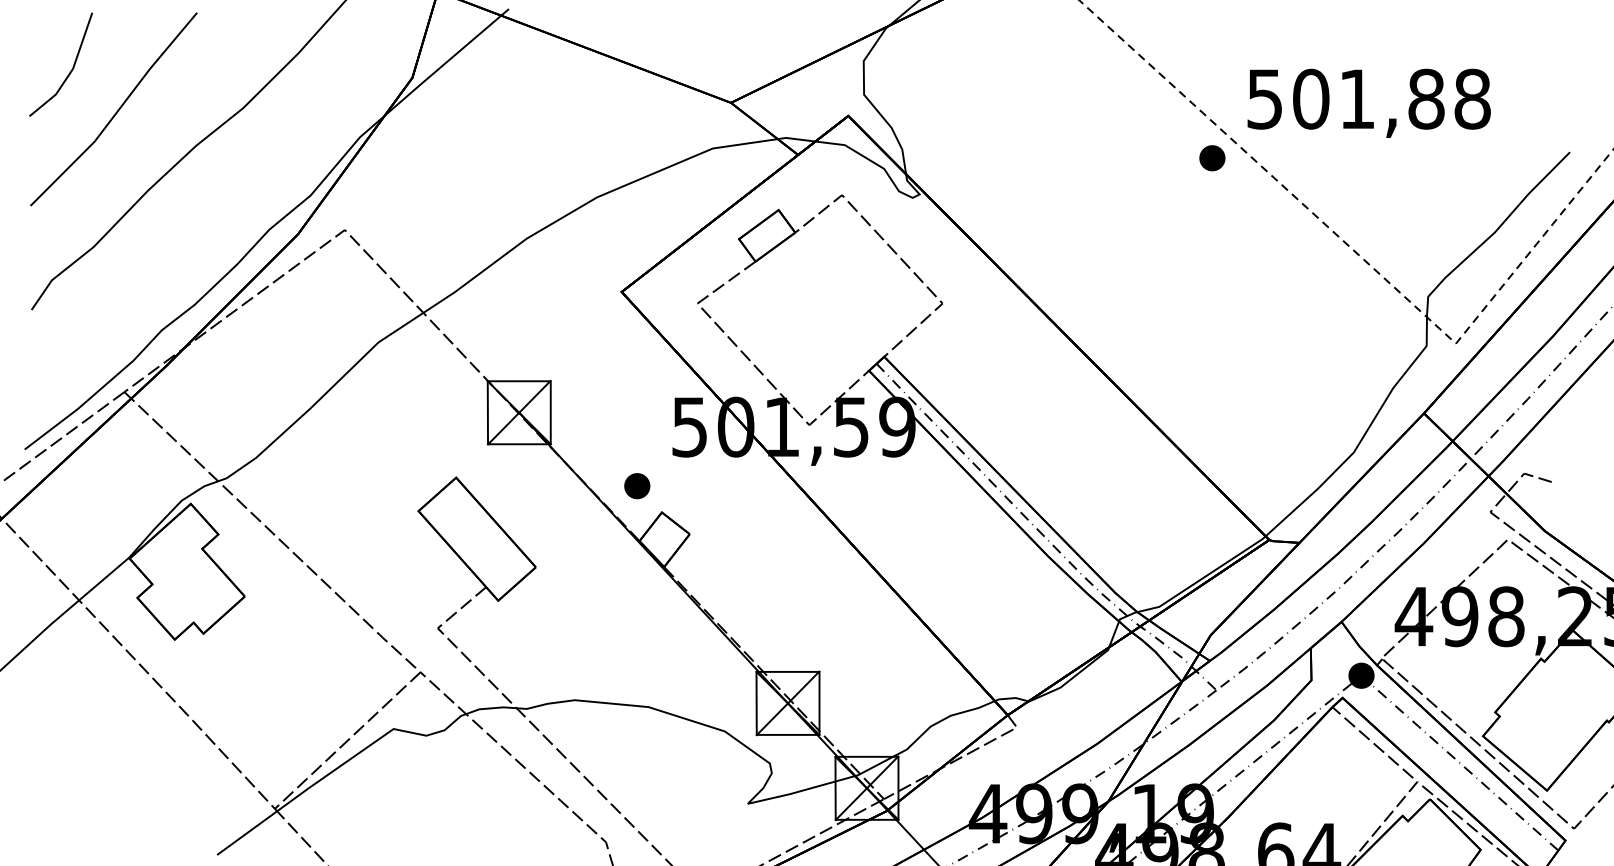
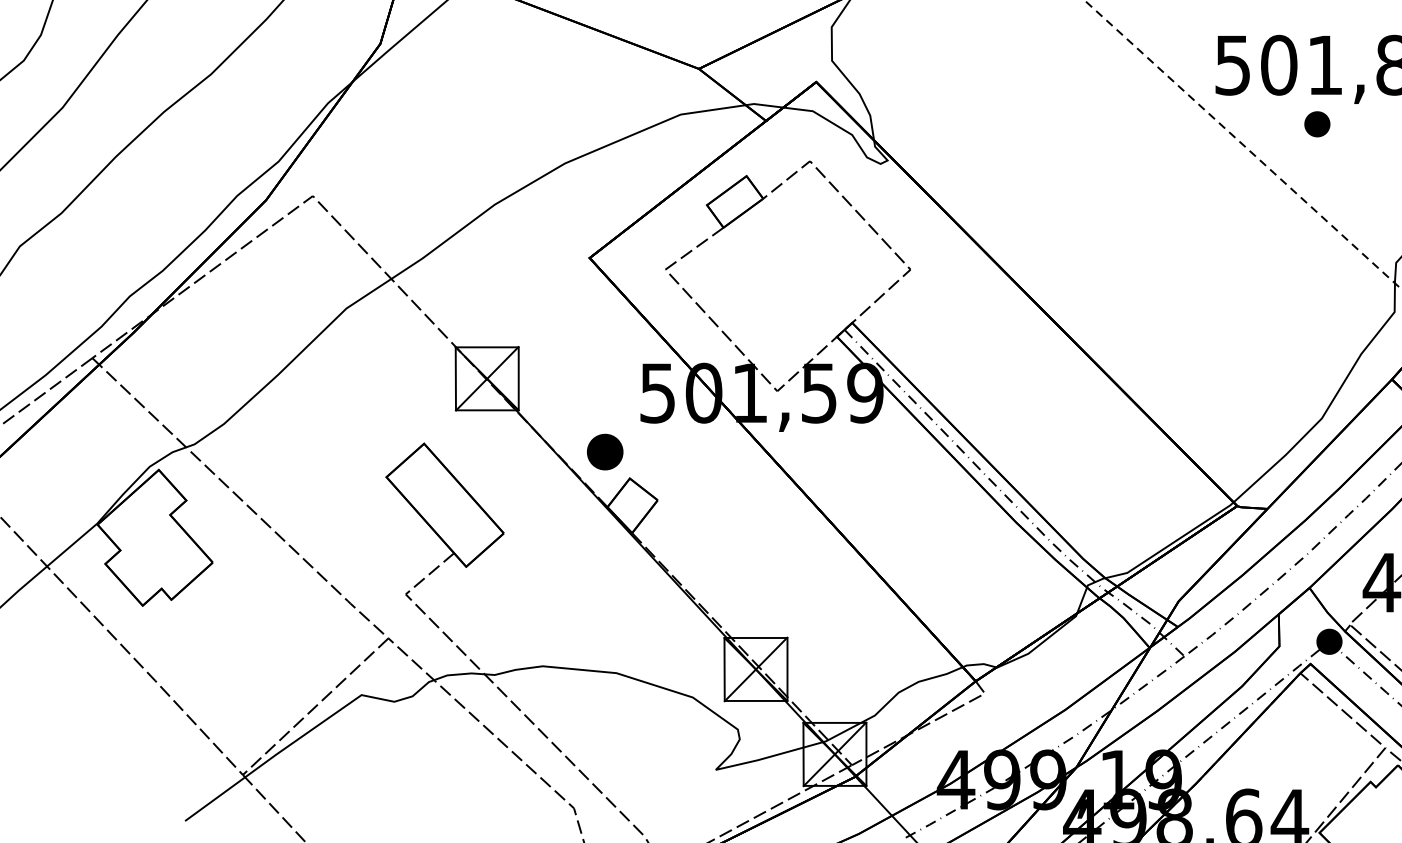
part: (1212, 158) -> (1317, 124), moved
part: (637, 486) -> (605, 452), size x1.4

